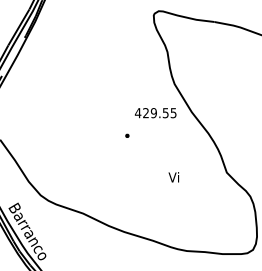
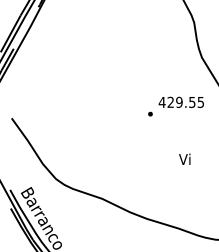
text: (155, 113) -> (181, 102), moved
text: (173, 177) -> (184, 159), moved

